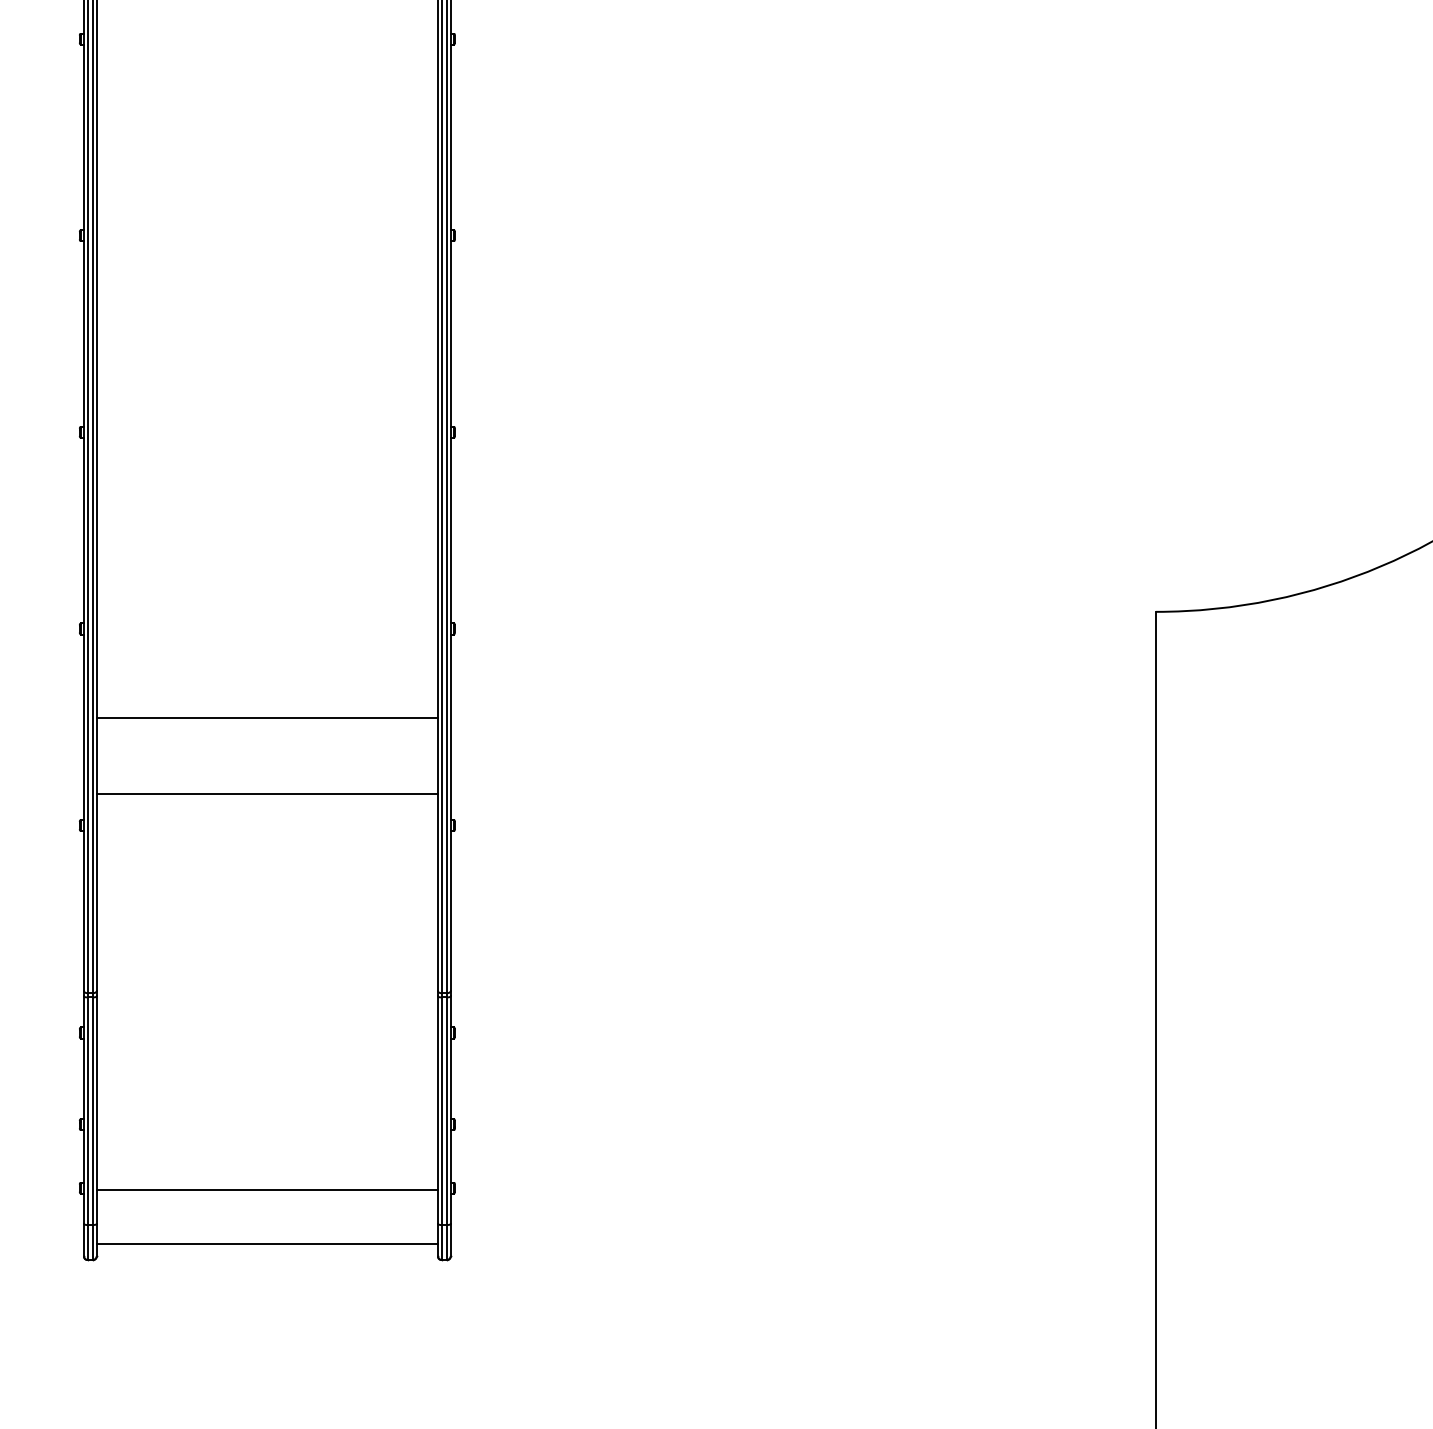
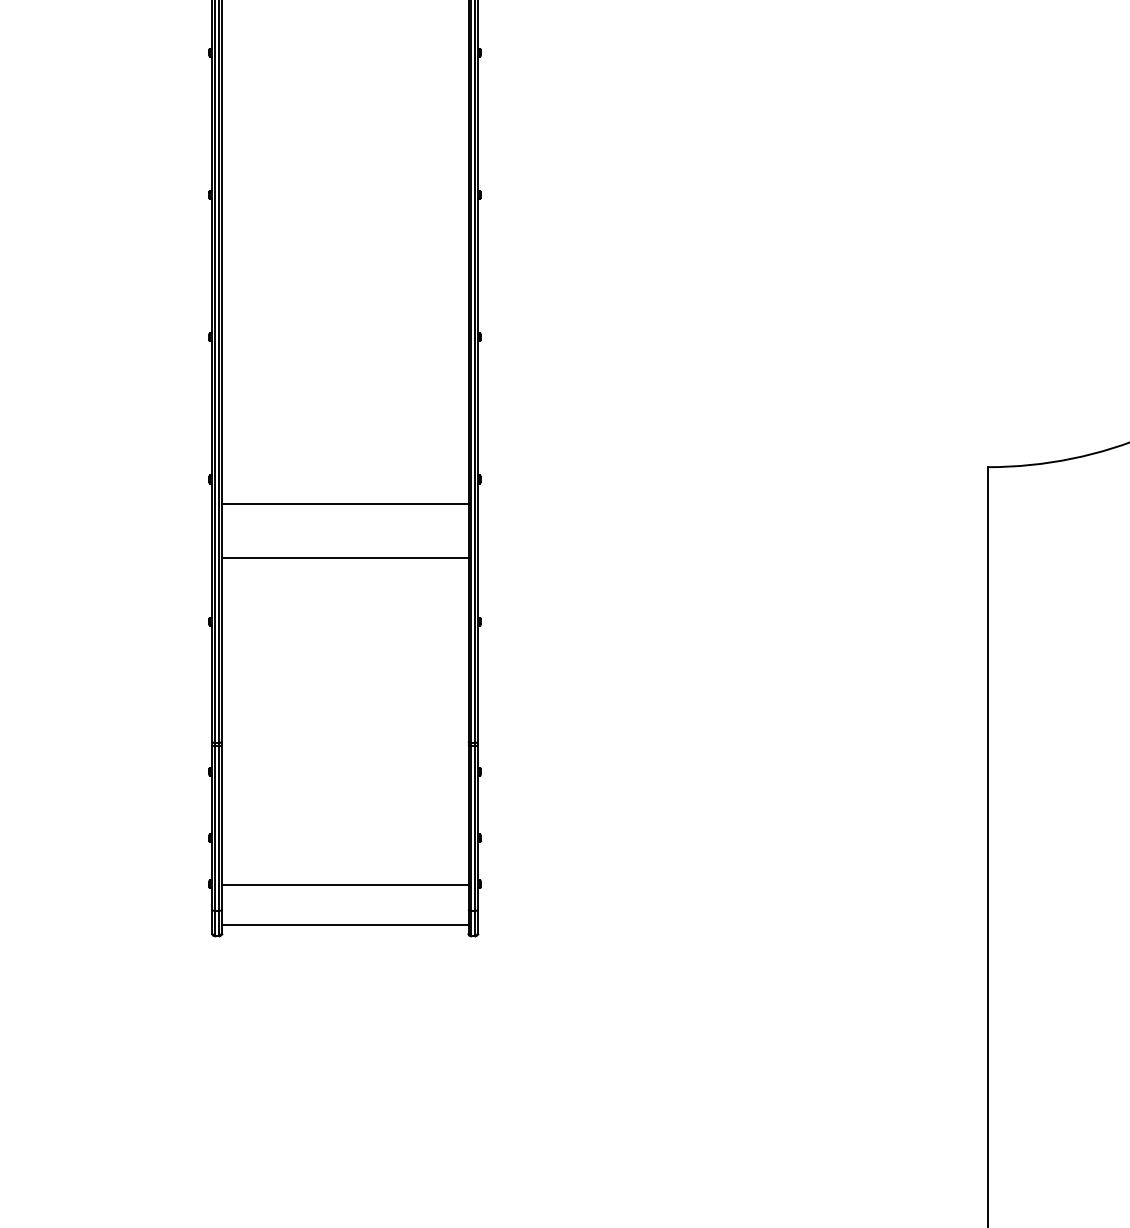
line: (266, 718) -> (344, 504), moved
line: (266, 793) -> (344, 557), moved

